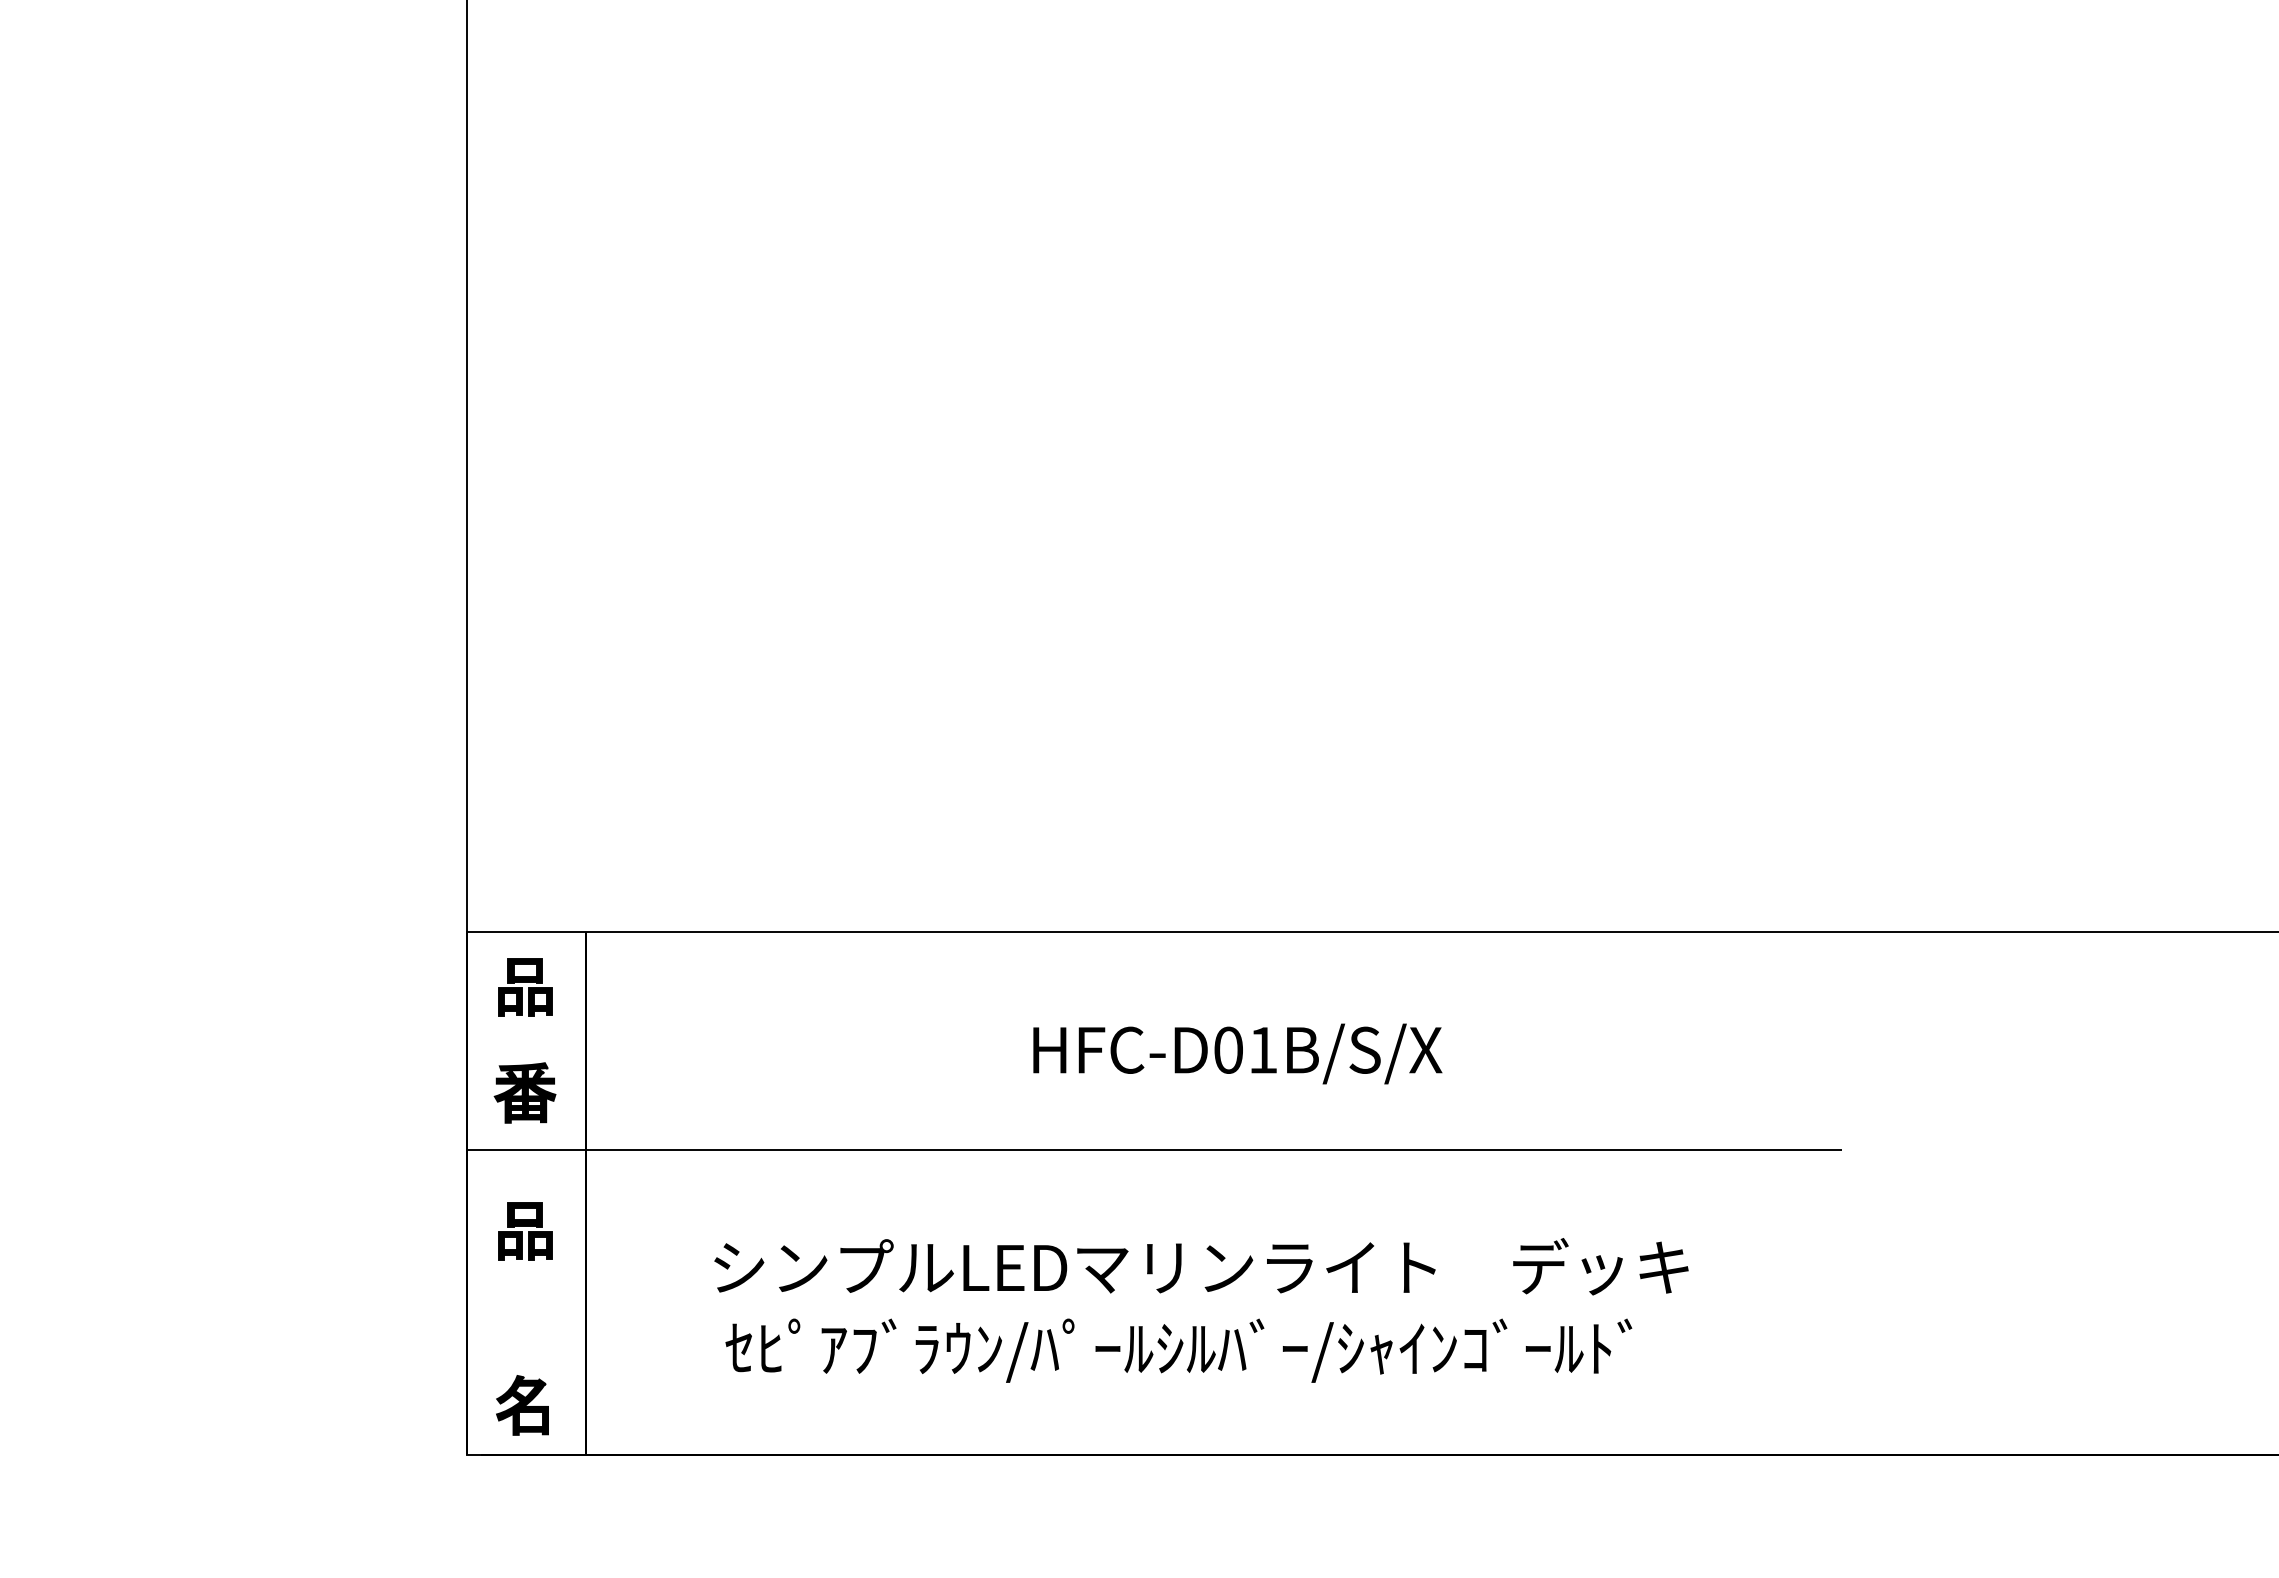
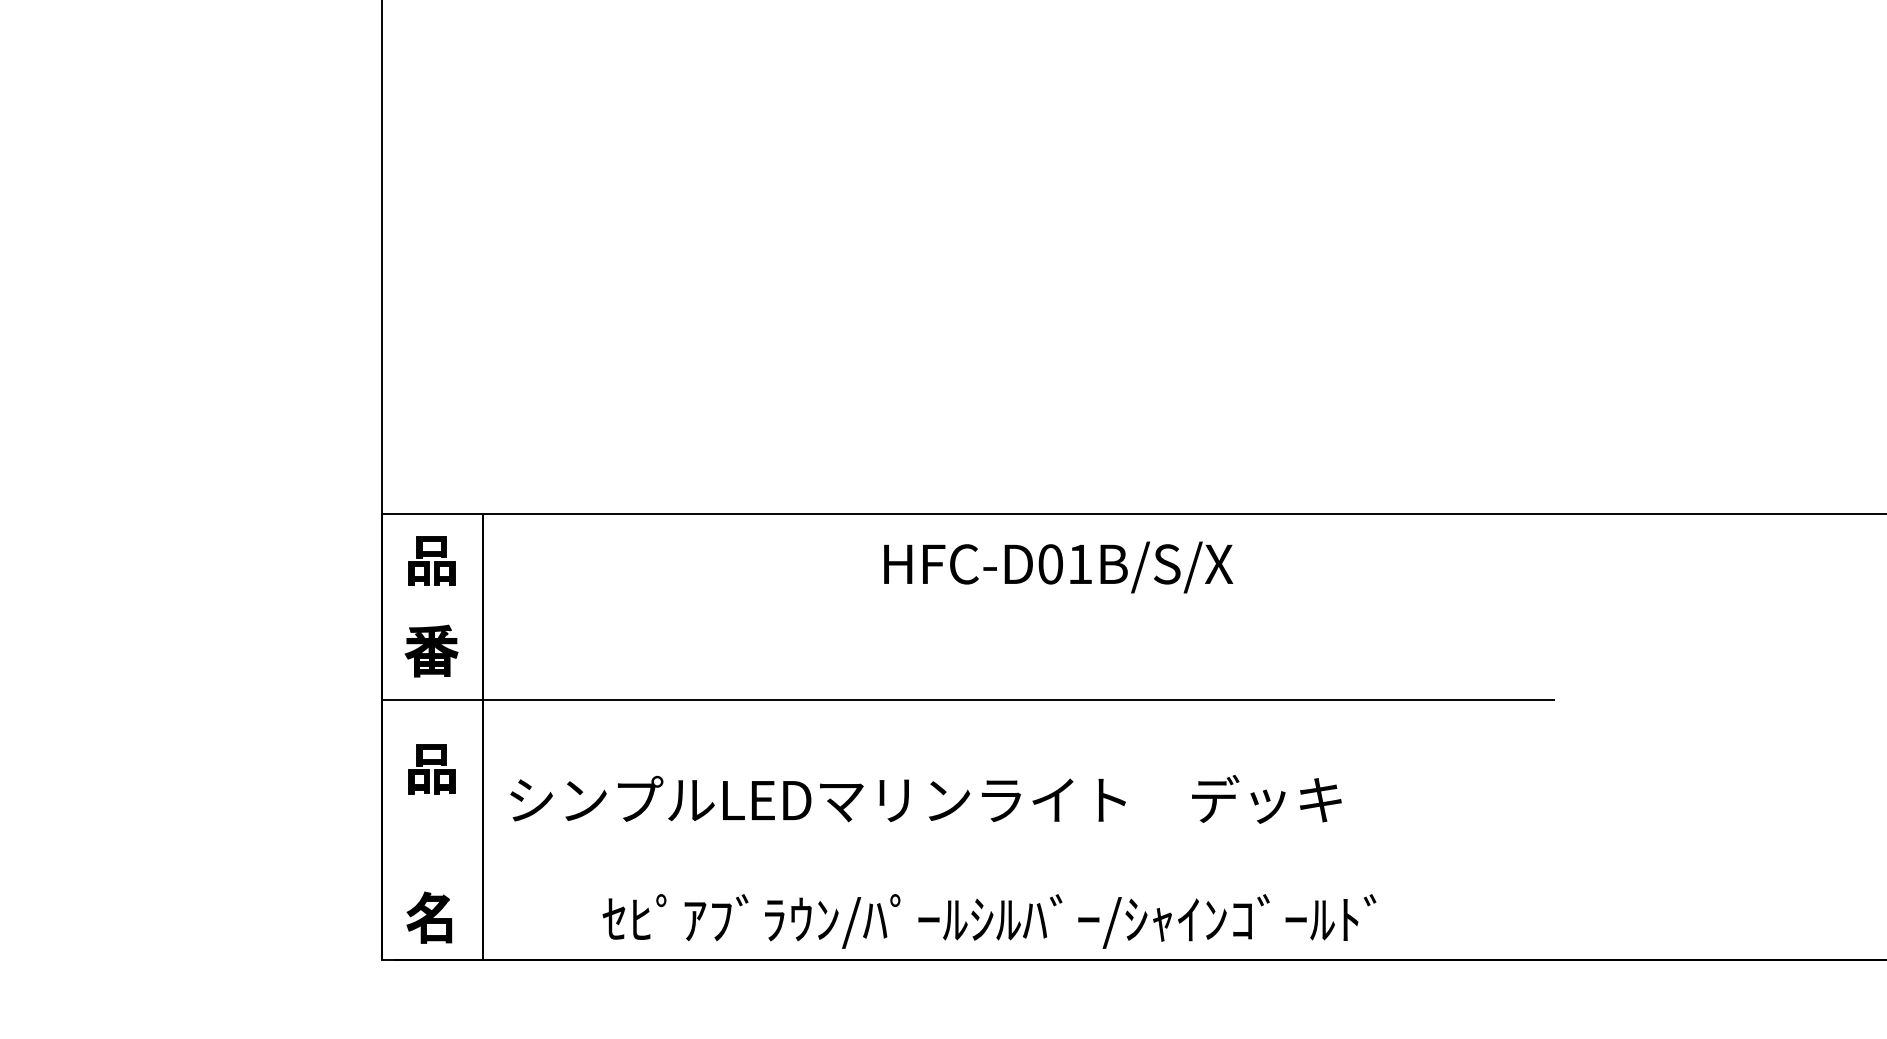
text: (1237, 1053) -> (1058, 567), moved
text: (1201, 1266) -> (926, 799), moved
text: (1178, 1350) -> (989, 921), moved

